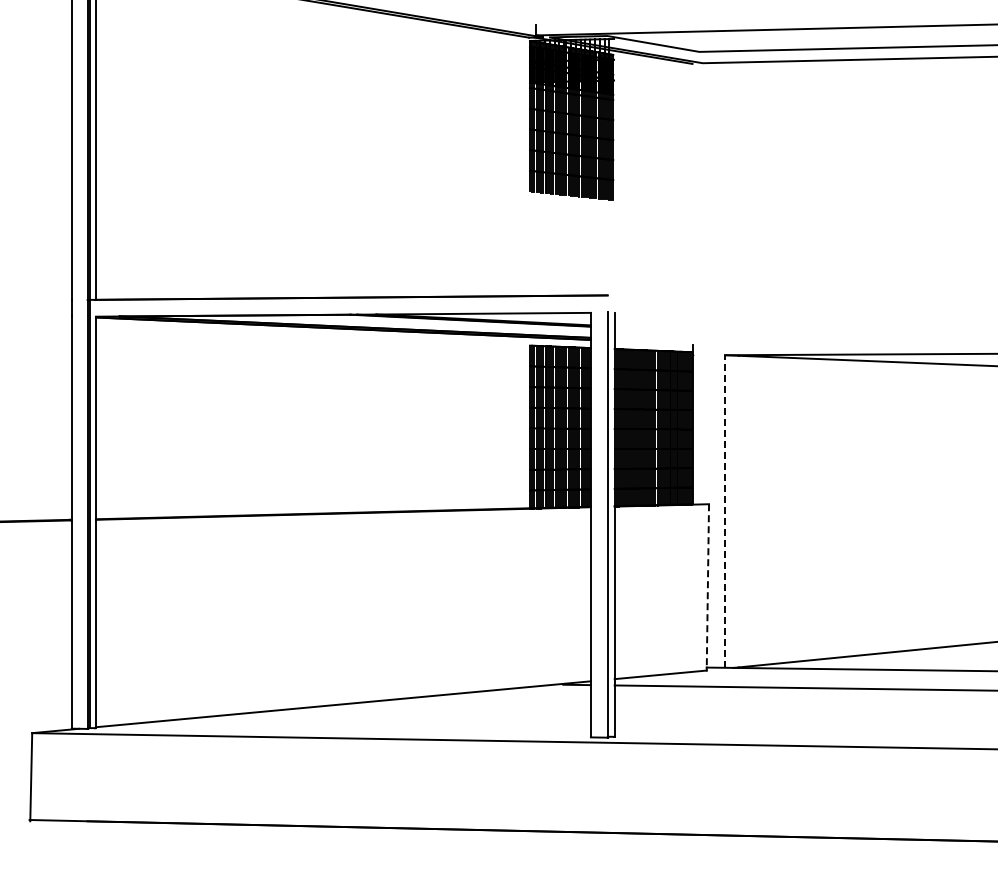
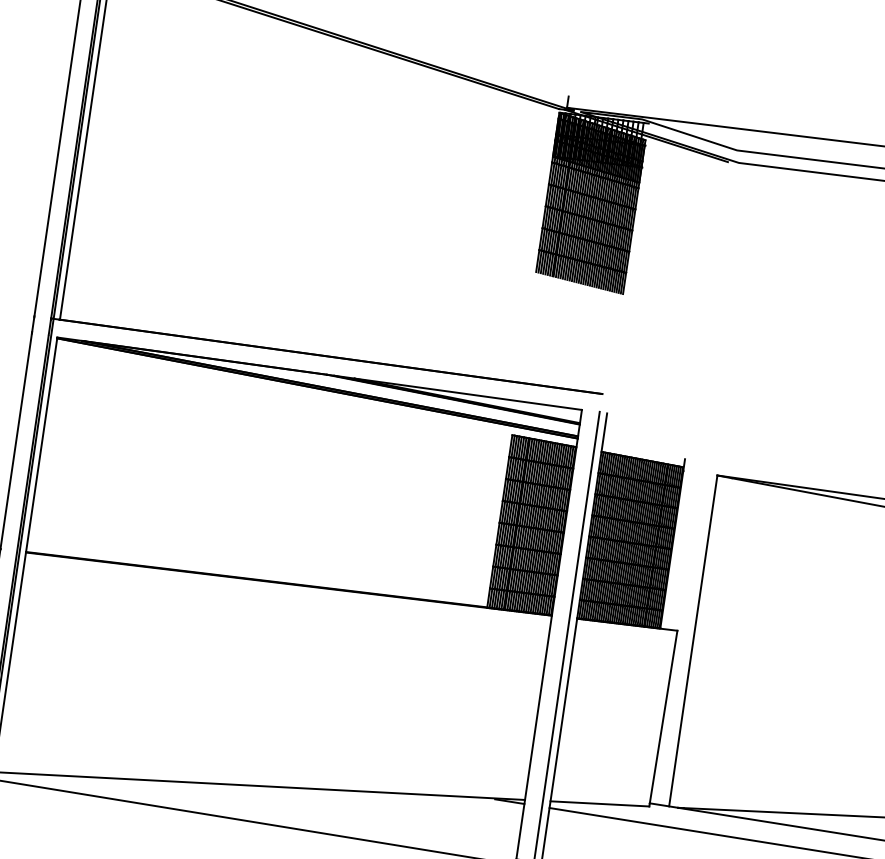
line: (725, 511) -> (693, 640), dashed -> solid
line: (707, 585) -> (663, 716), dashed -> solid

